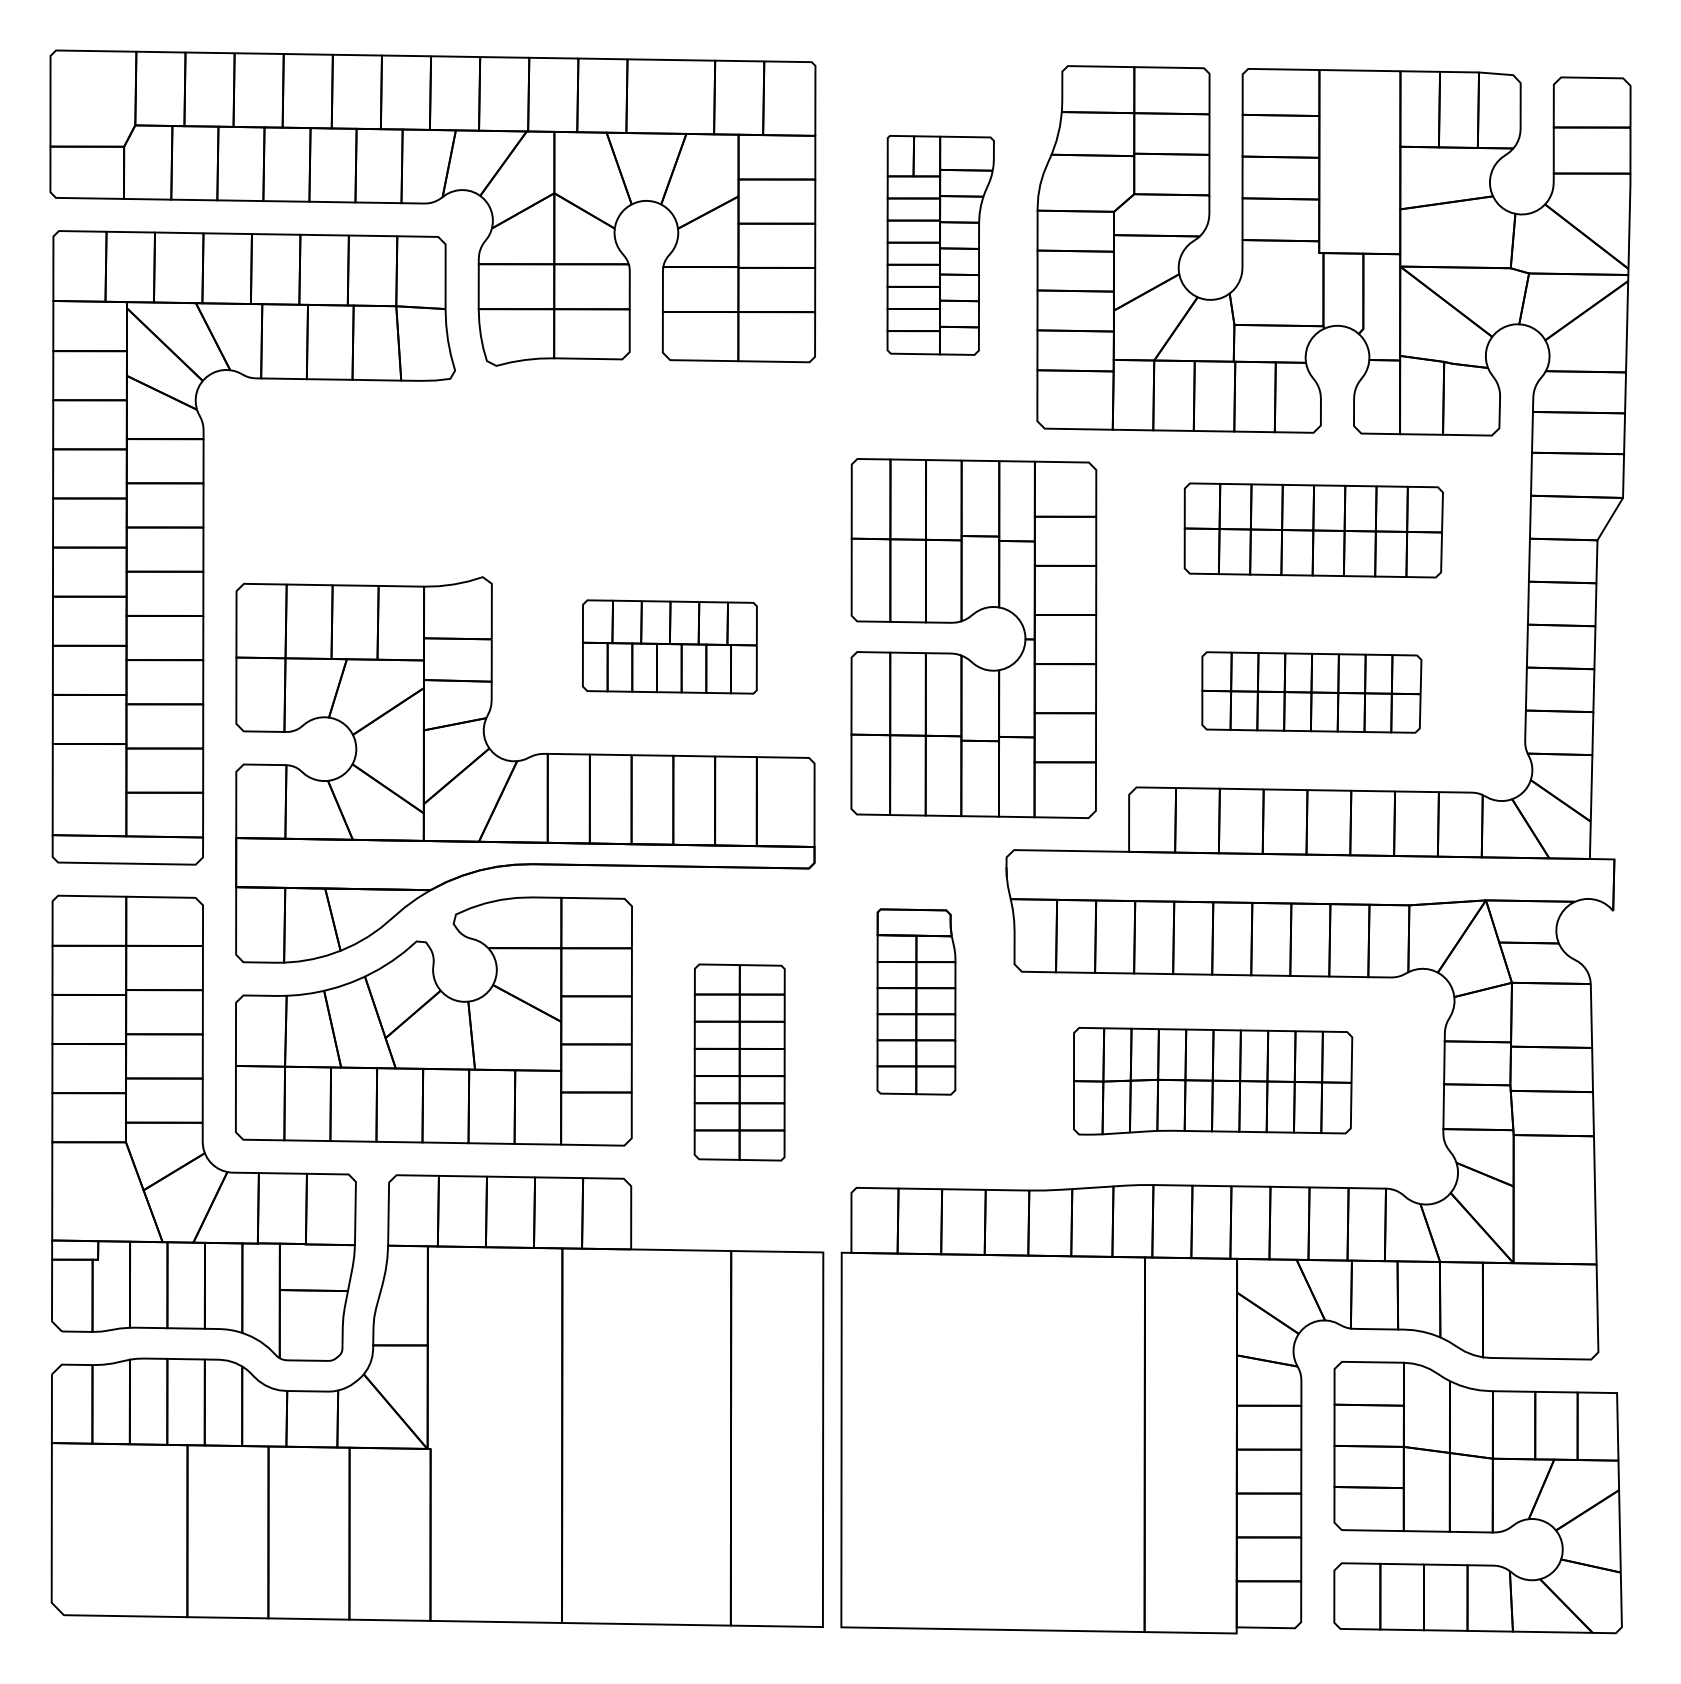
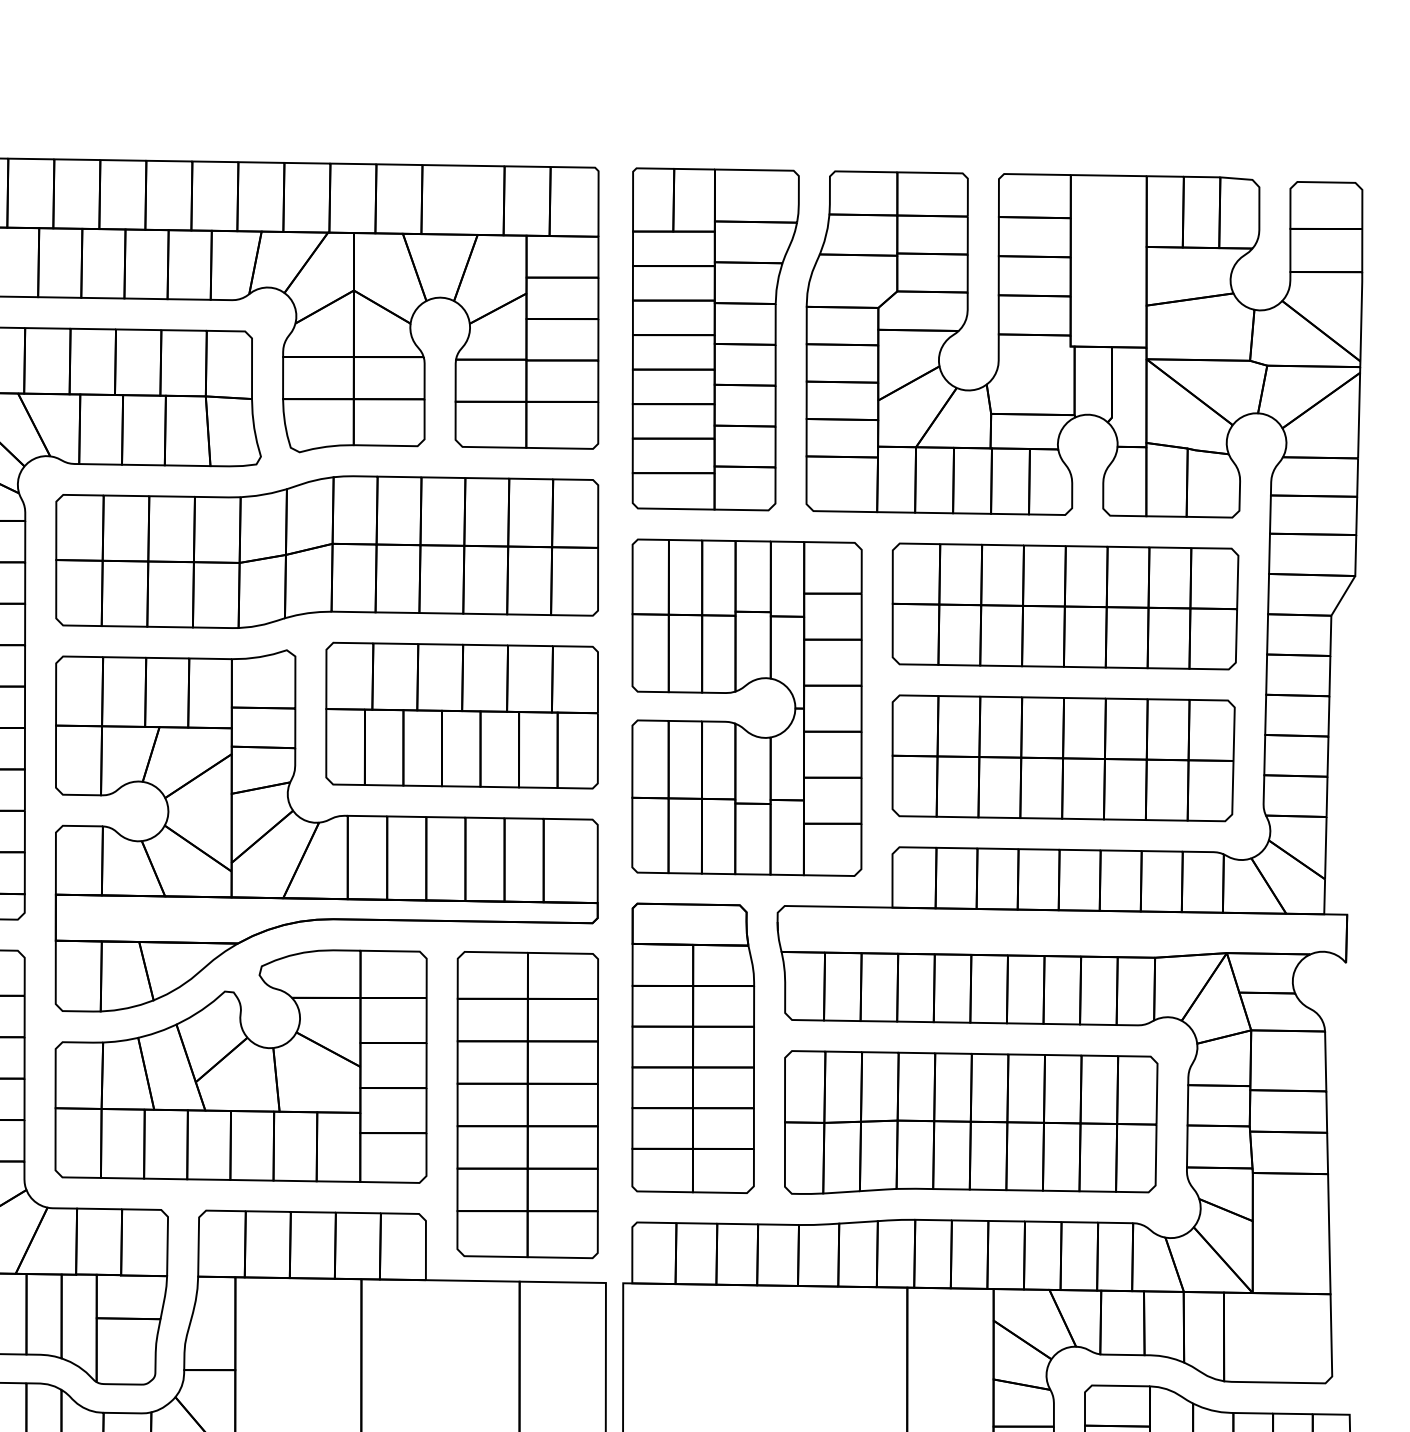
part: (940, 245) -> (715, 339), size x1.67
part: (525, 472) -> (326, 552), added
part: (1313, 530) -> (1065, 606), size x1.43
part: (669, 646) -> (461, 715), size x1.67
part: (1311, 692) -> (1063, 758), size x1.67
part: (916, 1001) -> (693, 1047), size x1.67
part: (739, 1062) -> (527, 1105), size x1.67
part: (1212, 1081) -> (970, 1122), size x1.43

